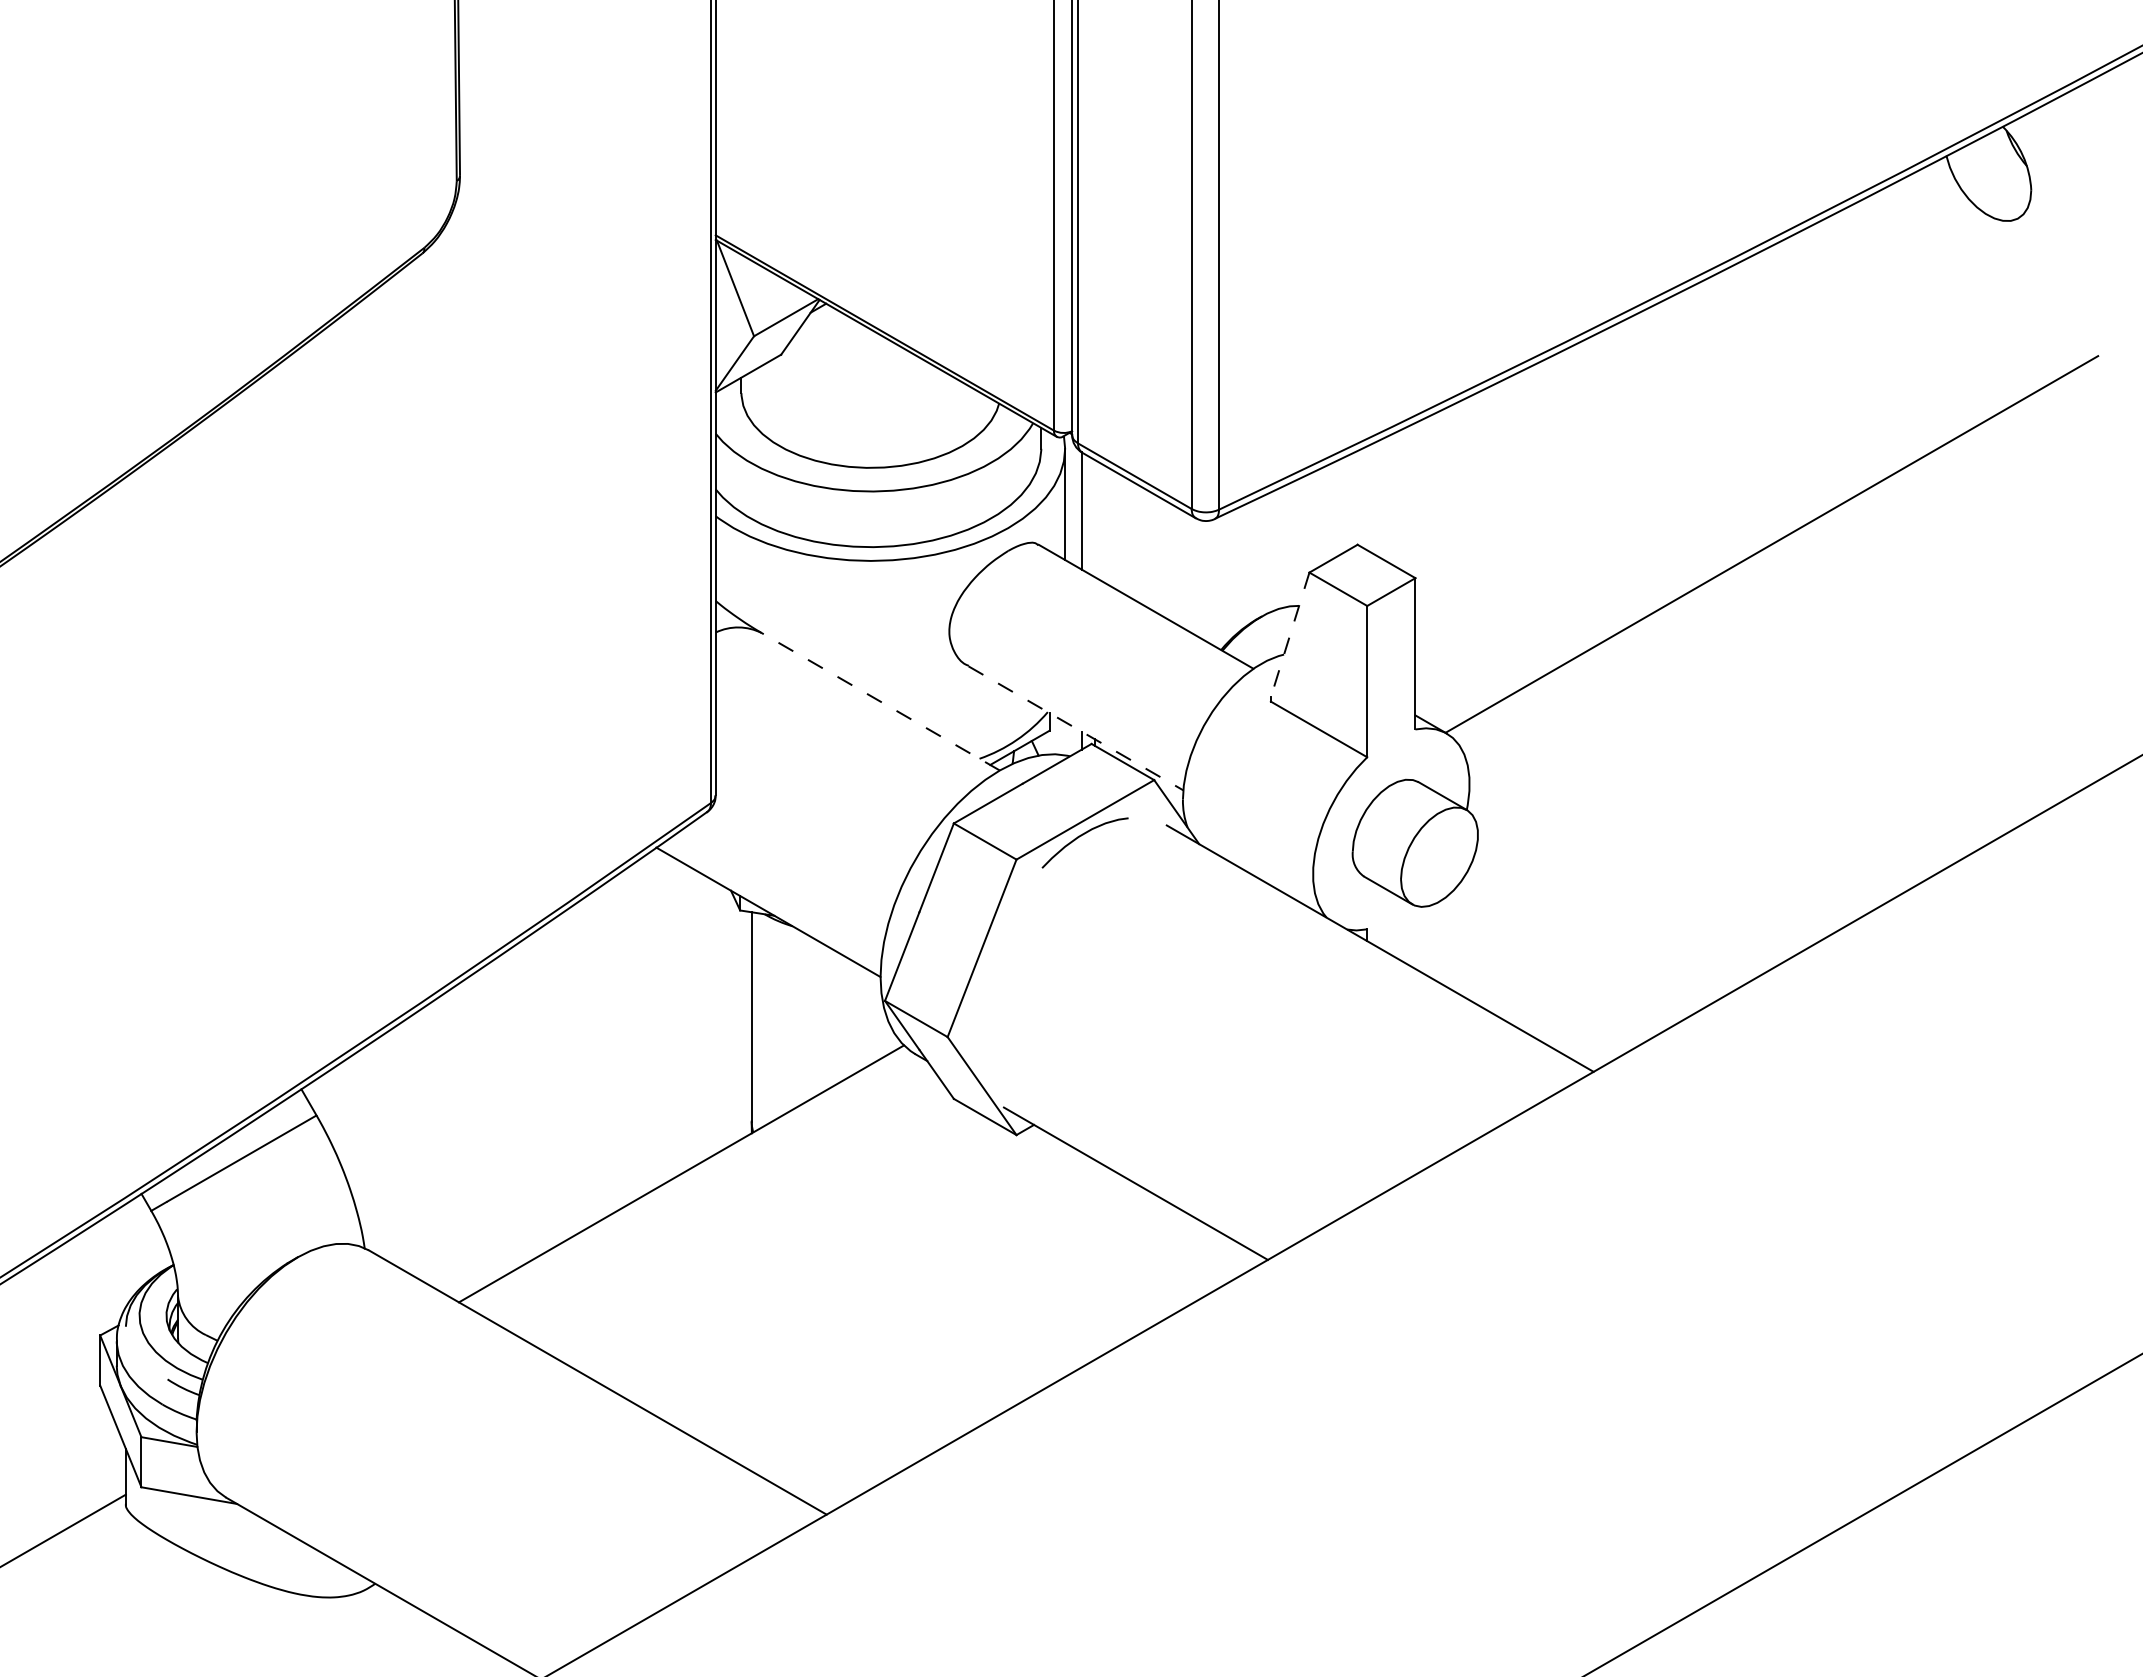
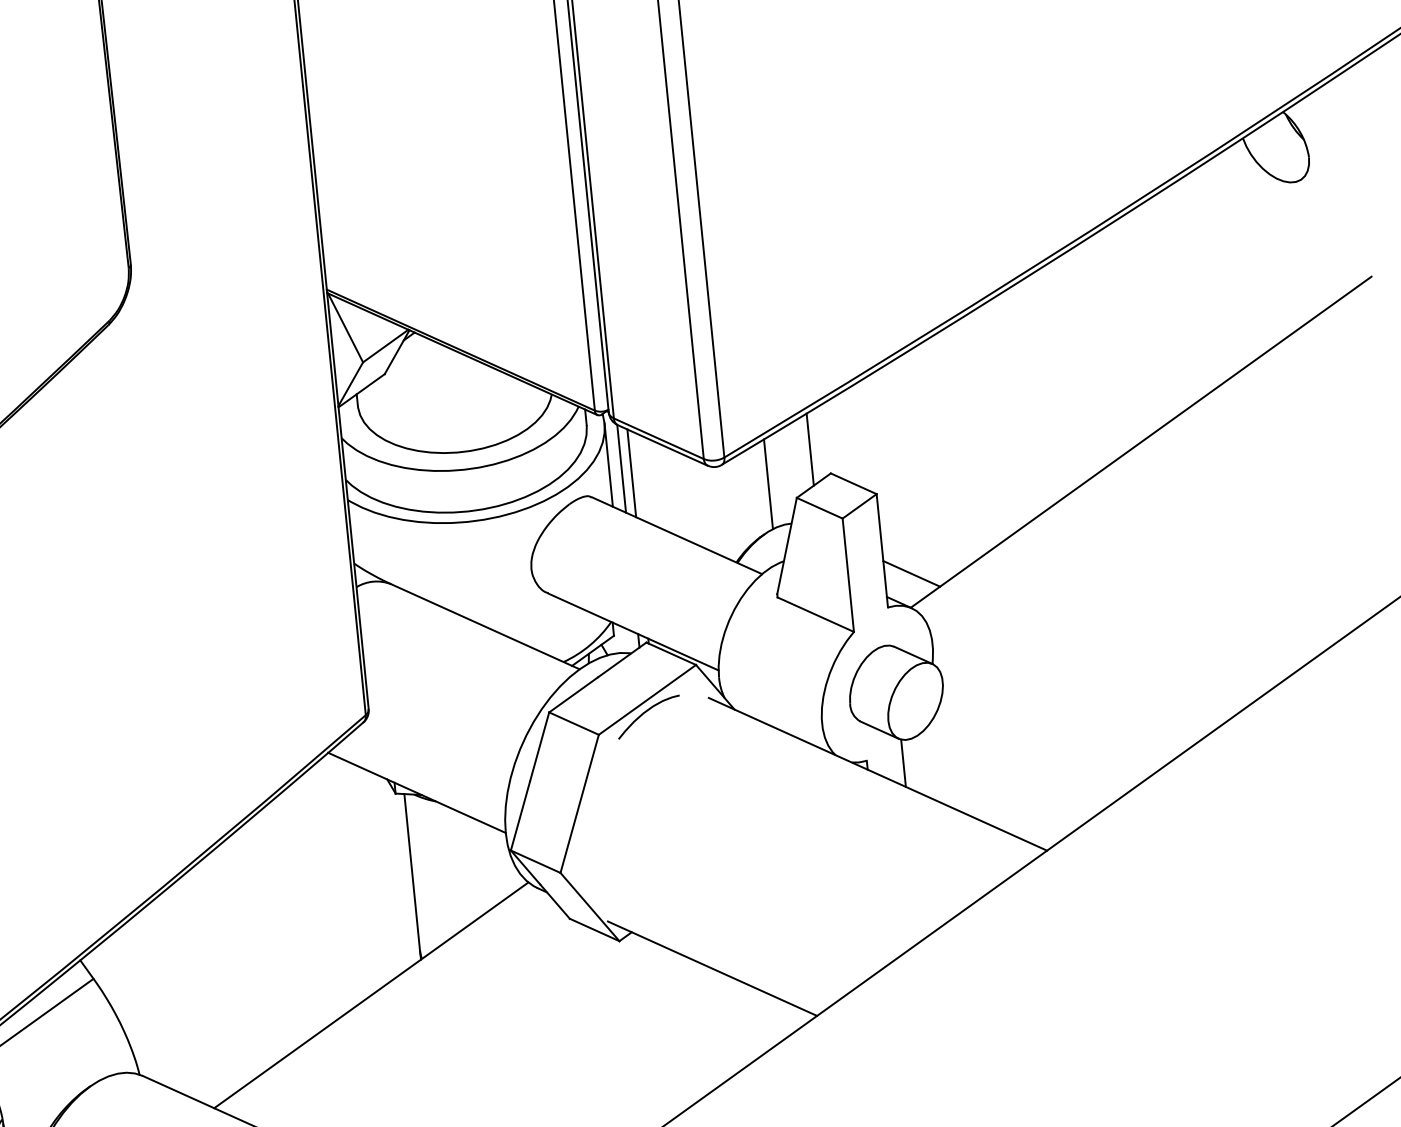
line: (1333, 510) -> (810, 449), added
line: (1094, 517) -> (631, 472), added
line: (1273, 550) -> (768, 484), added
line: (1290, 635) -> (787, 546), dashed -> solid
line: (1451, 687) -> (911, 573), added
line: (880, 701) -> (485, 626), dashed -> solid
line: (1075, 728) -> (633, 632), dashed -> solid
line: (1415, 936) -> (903, 762), added

